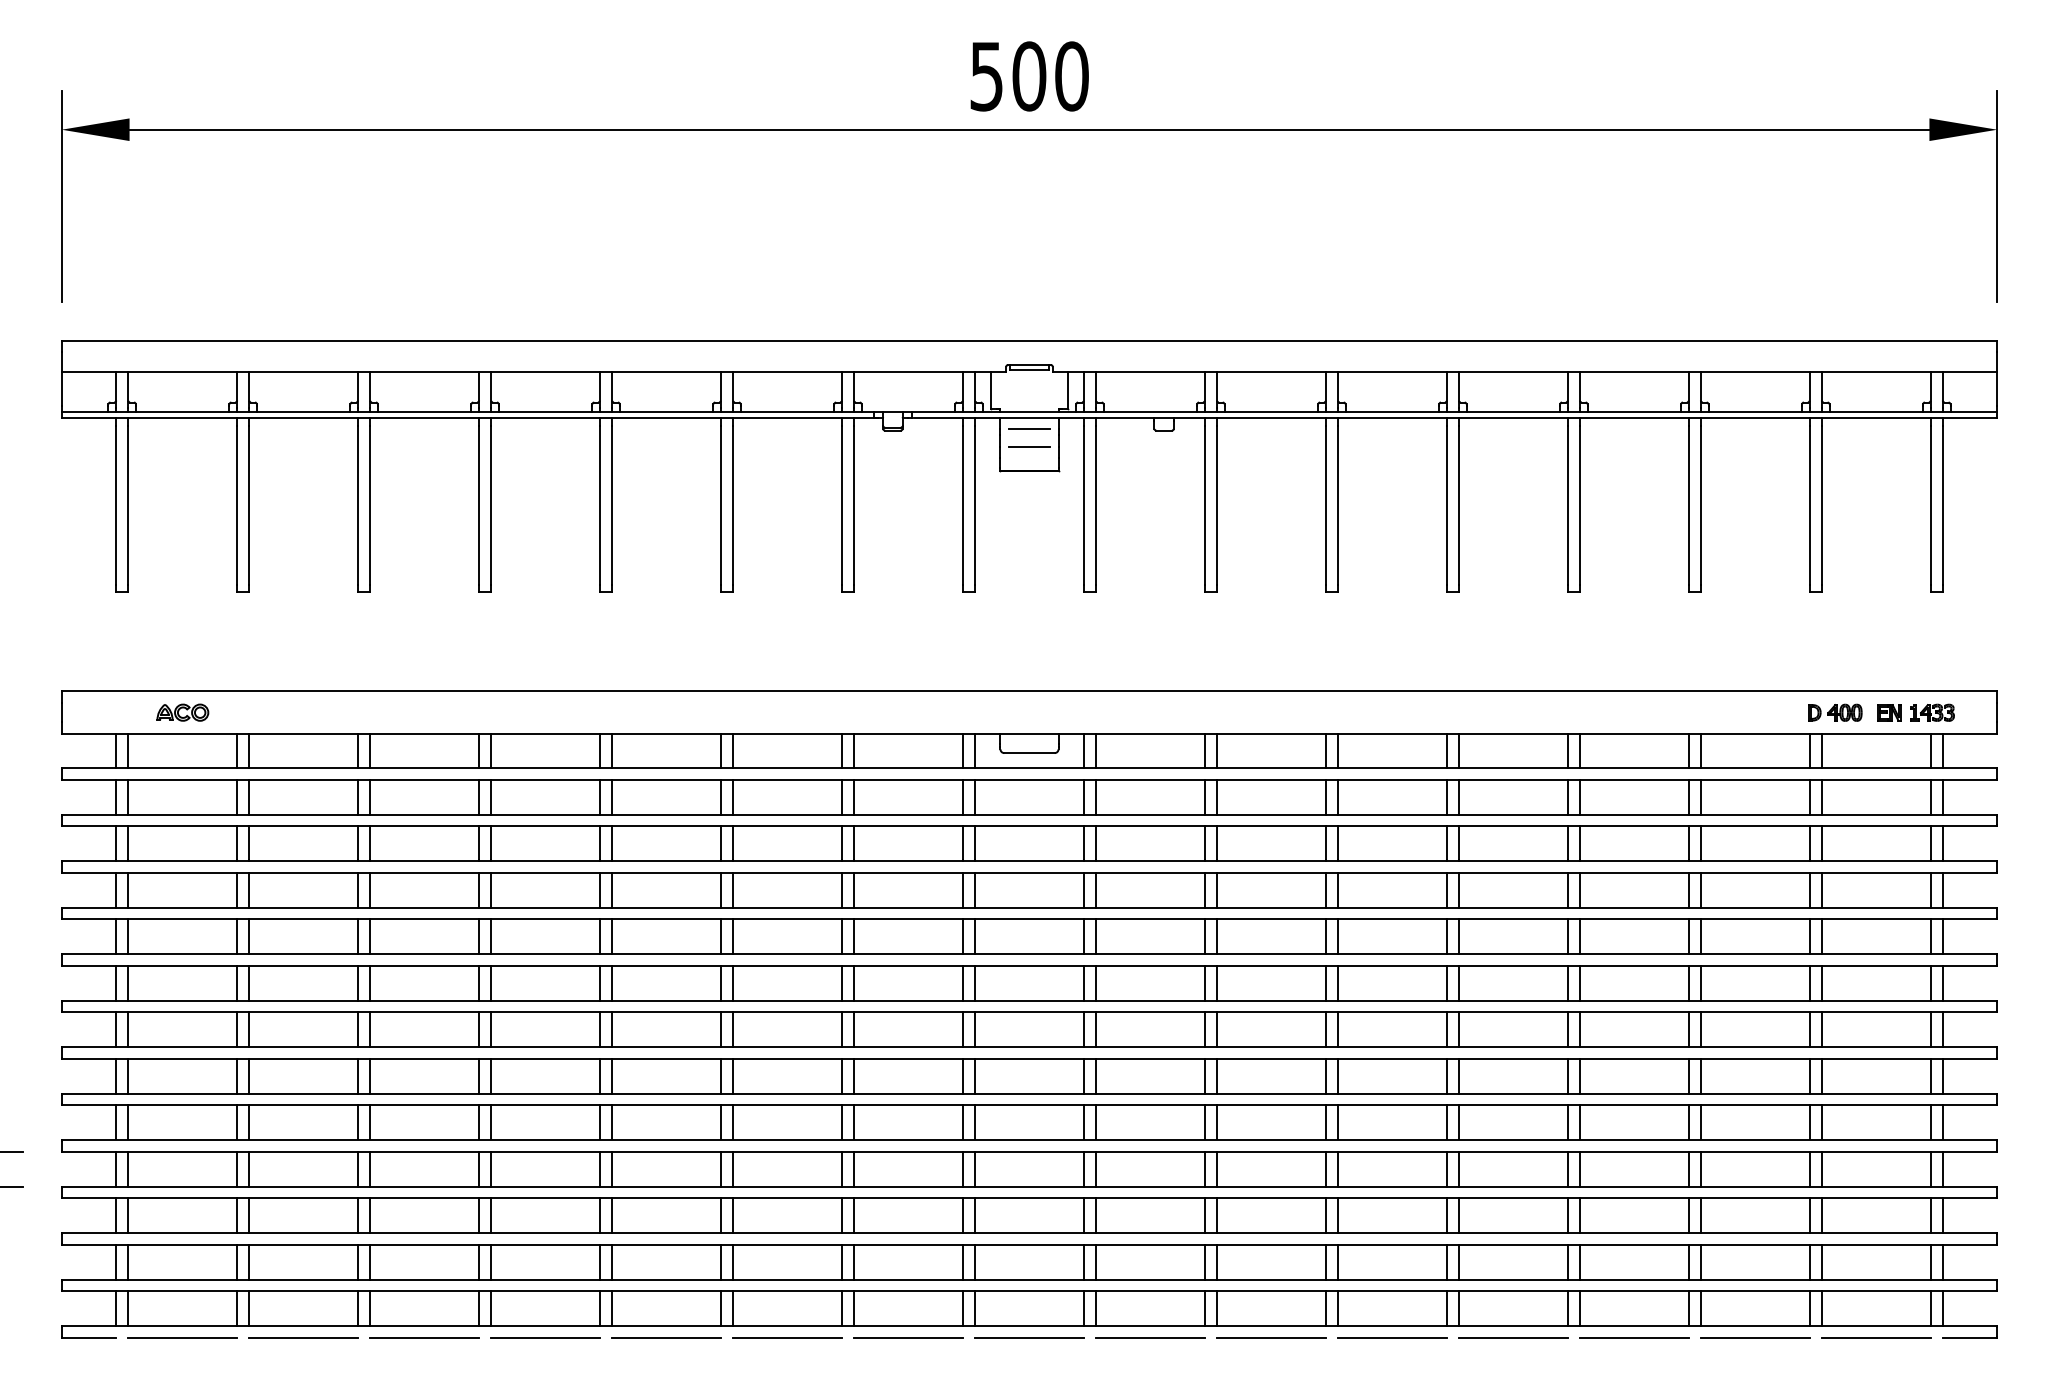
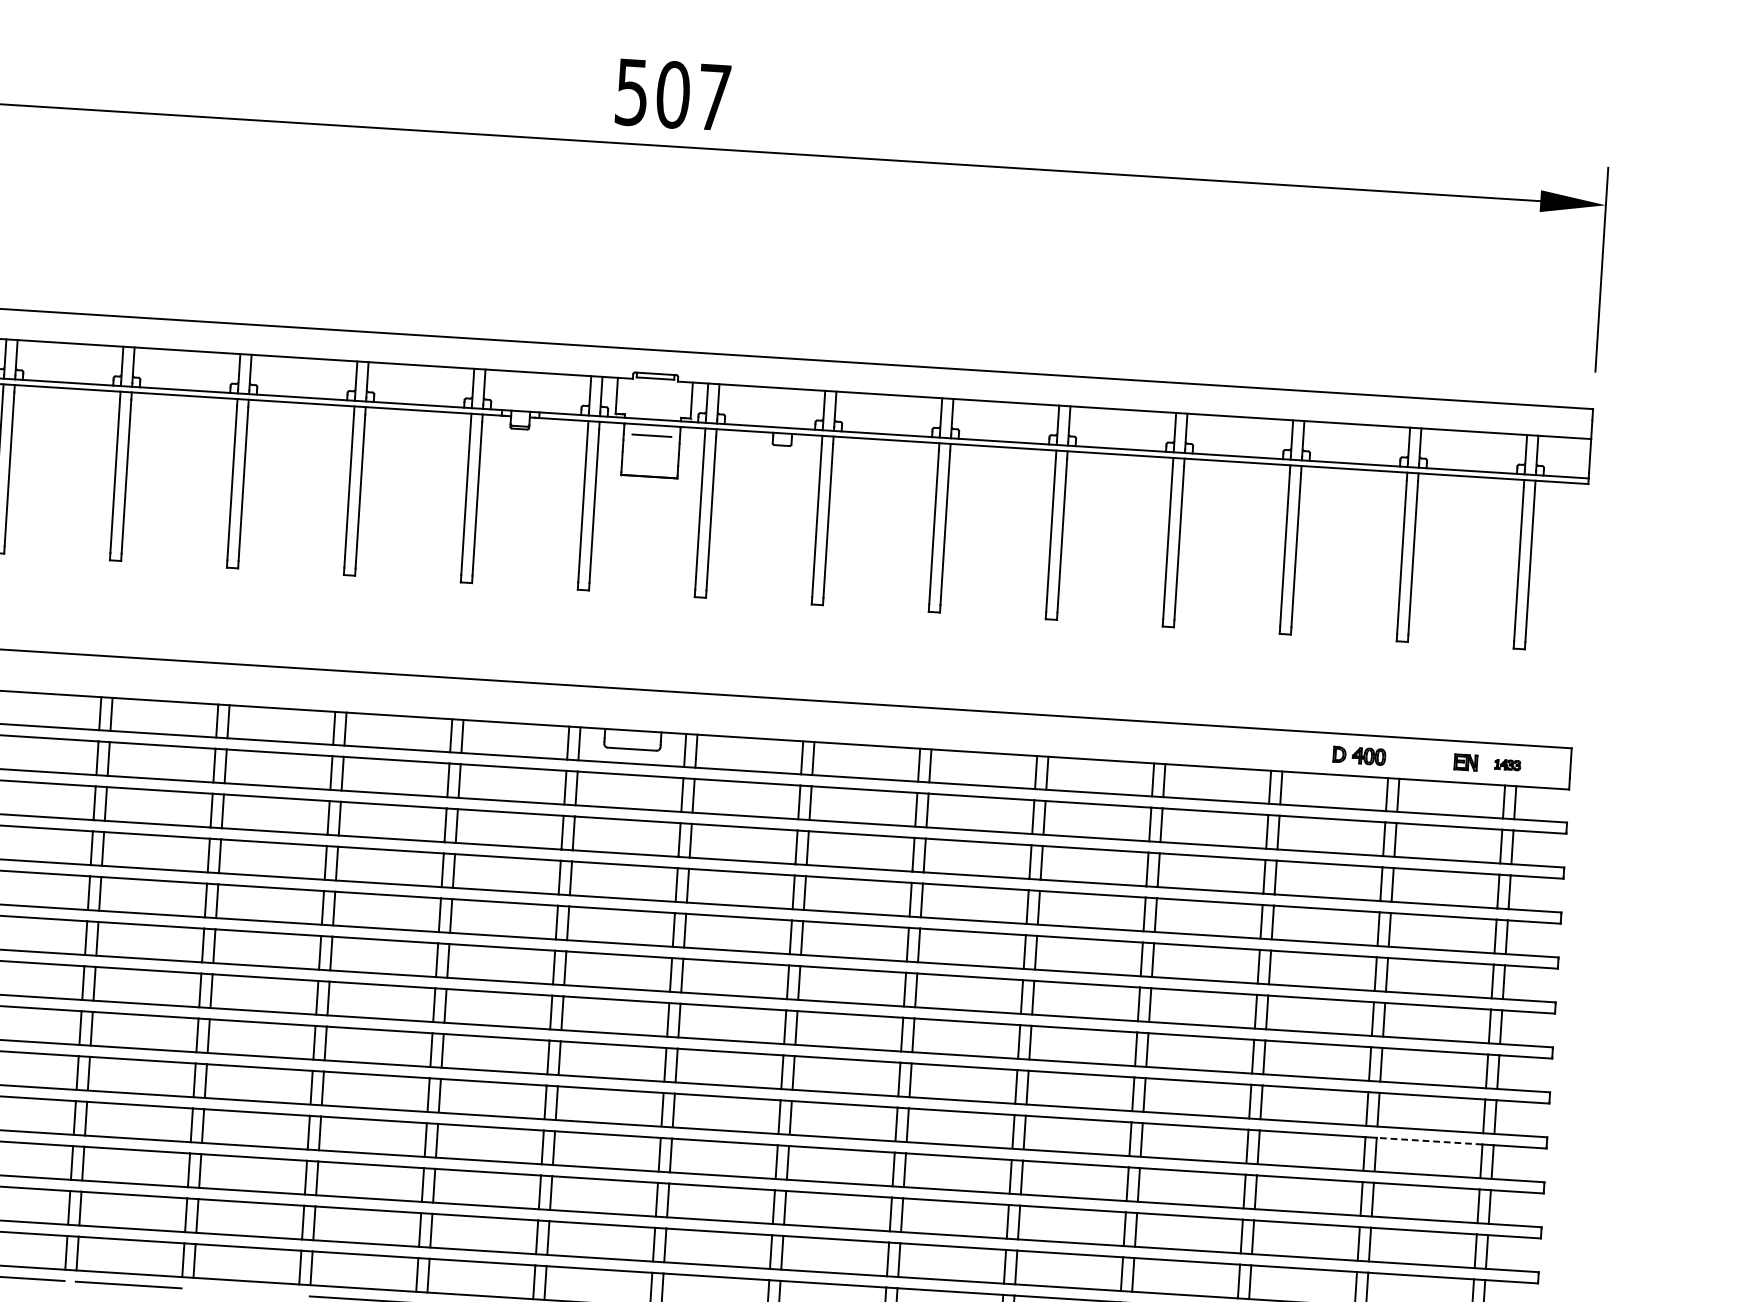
text: (1071, 76) -> (713, 97), 500 -> 507
line: (1029, 447) -> (650, 453), removed
part: (1835, 712) -> (1359, 755), moved
part: (1932, 712) -> (1507, 764), size x0.6
line: (1876, 1105) -> (1429, 1141), solid -> dashed
line: (666, 1337) -> (245, 1292), removed

